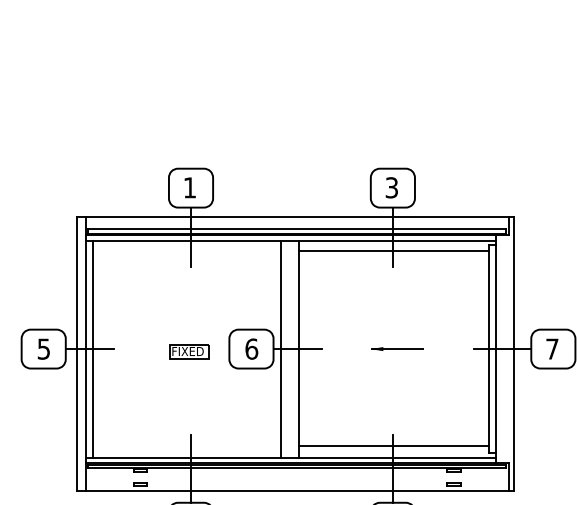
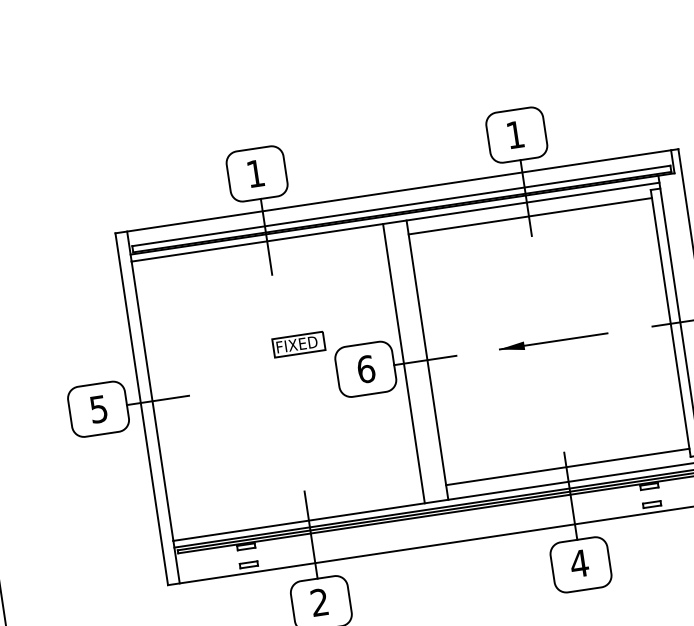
text: (391, 187) -> (514, 134), 3 -> 1
line: (92, 348) -> (161, 399), removed
part: (397, 348) -> (553, 340), size x1.6
part: (189, 351) -> (298, 344), moved

